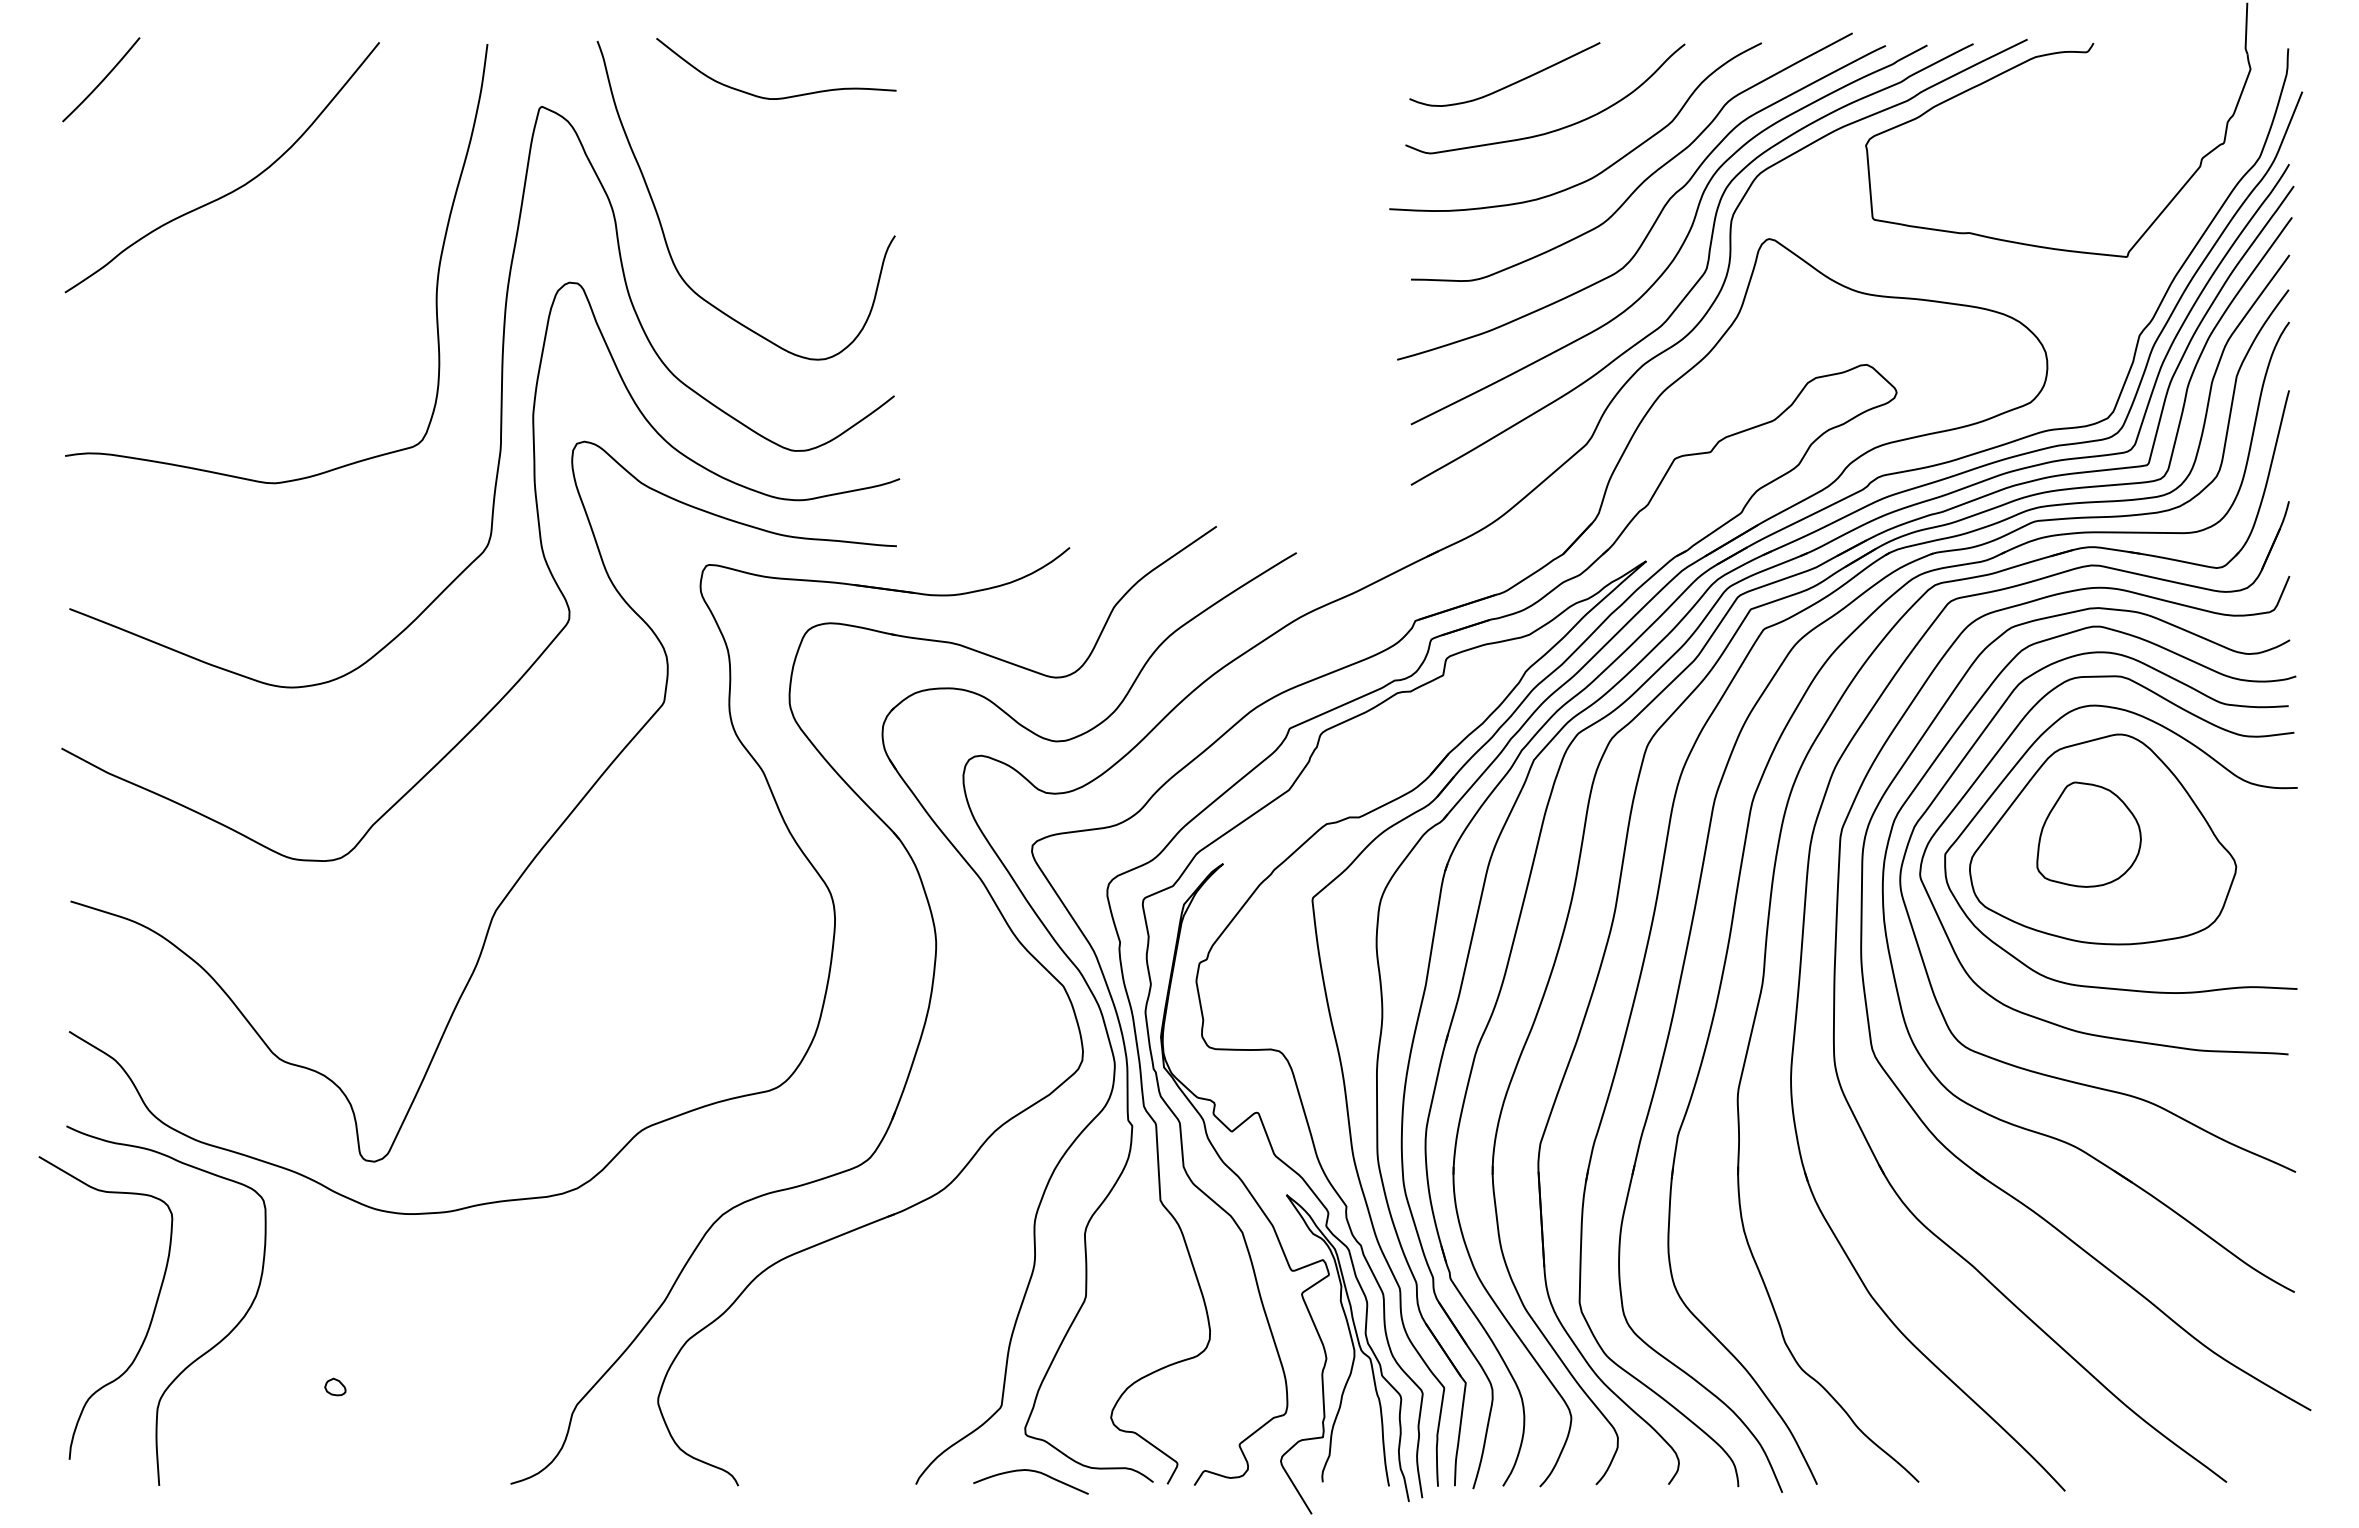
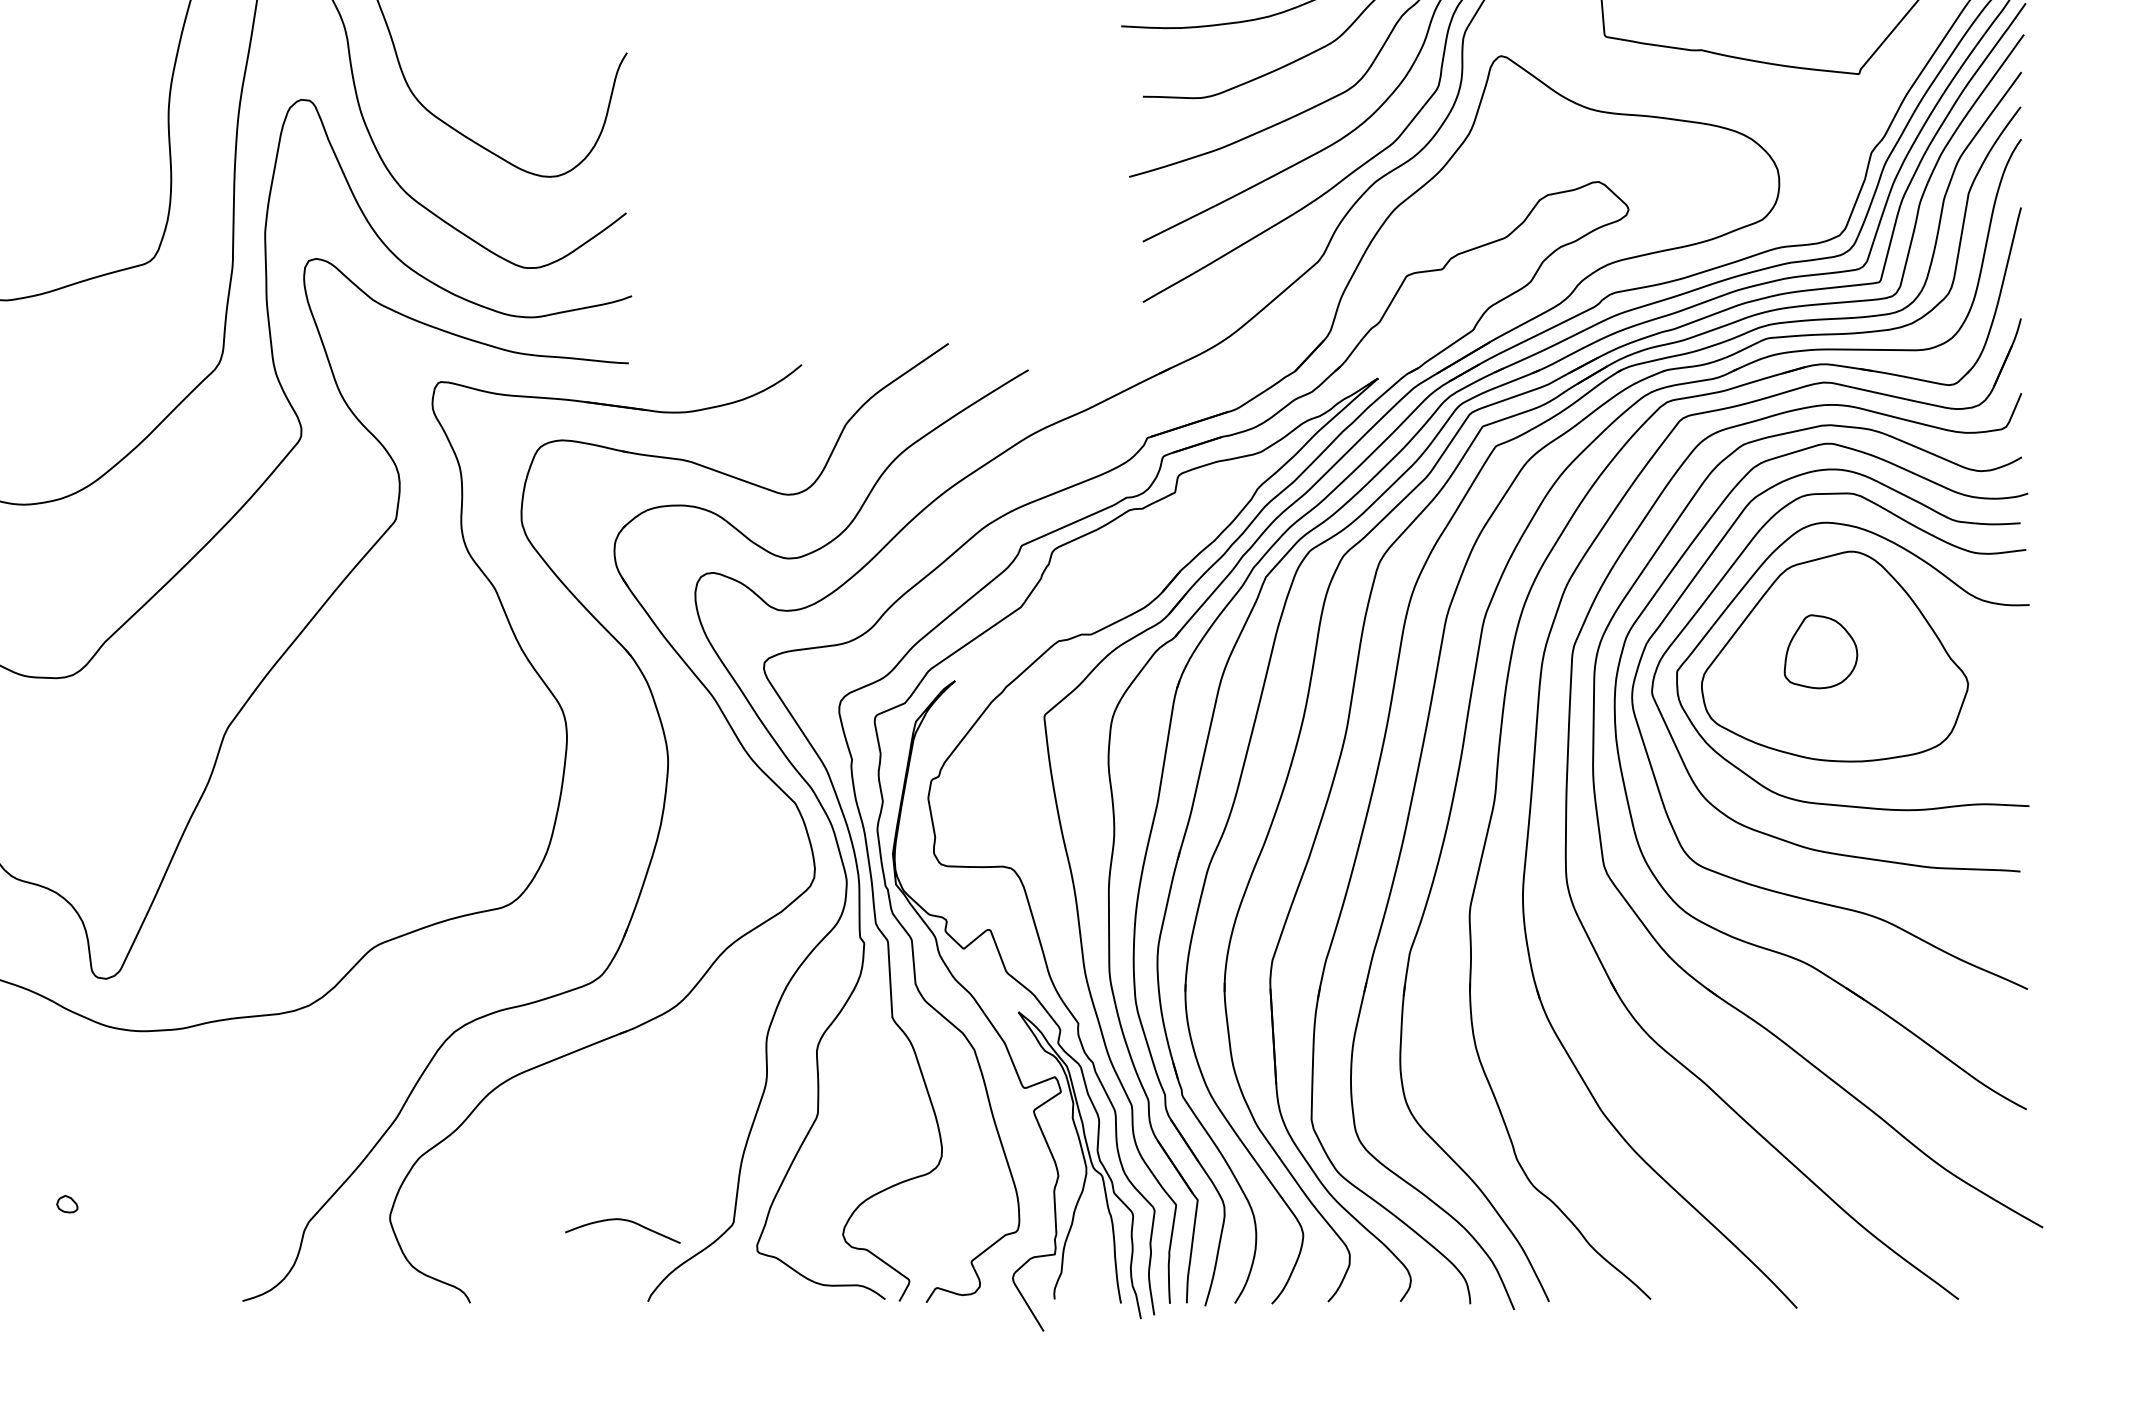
part: (2088, 834) -> (1820, 651), size x0.7
curve: (1034, 1472) -> (626, 1221), moved

